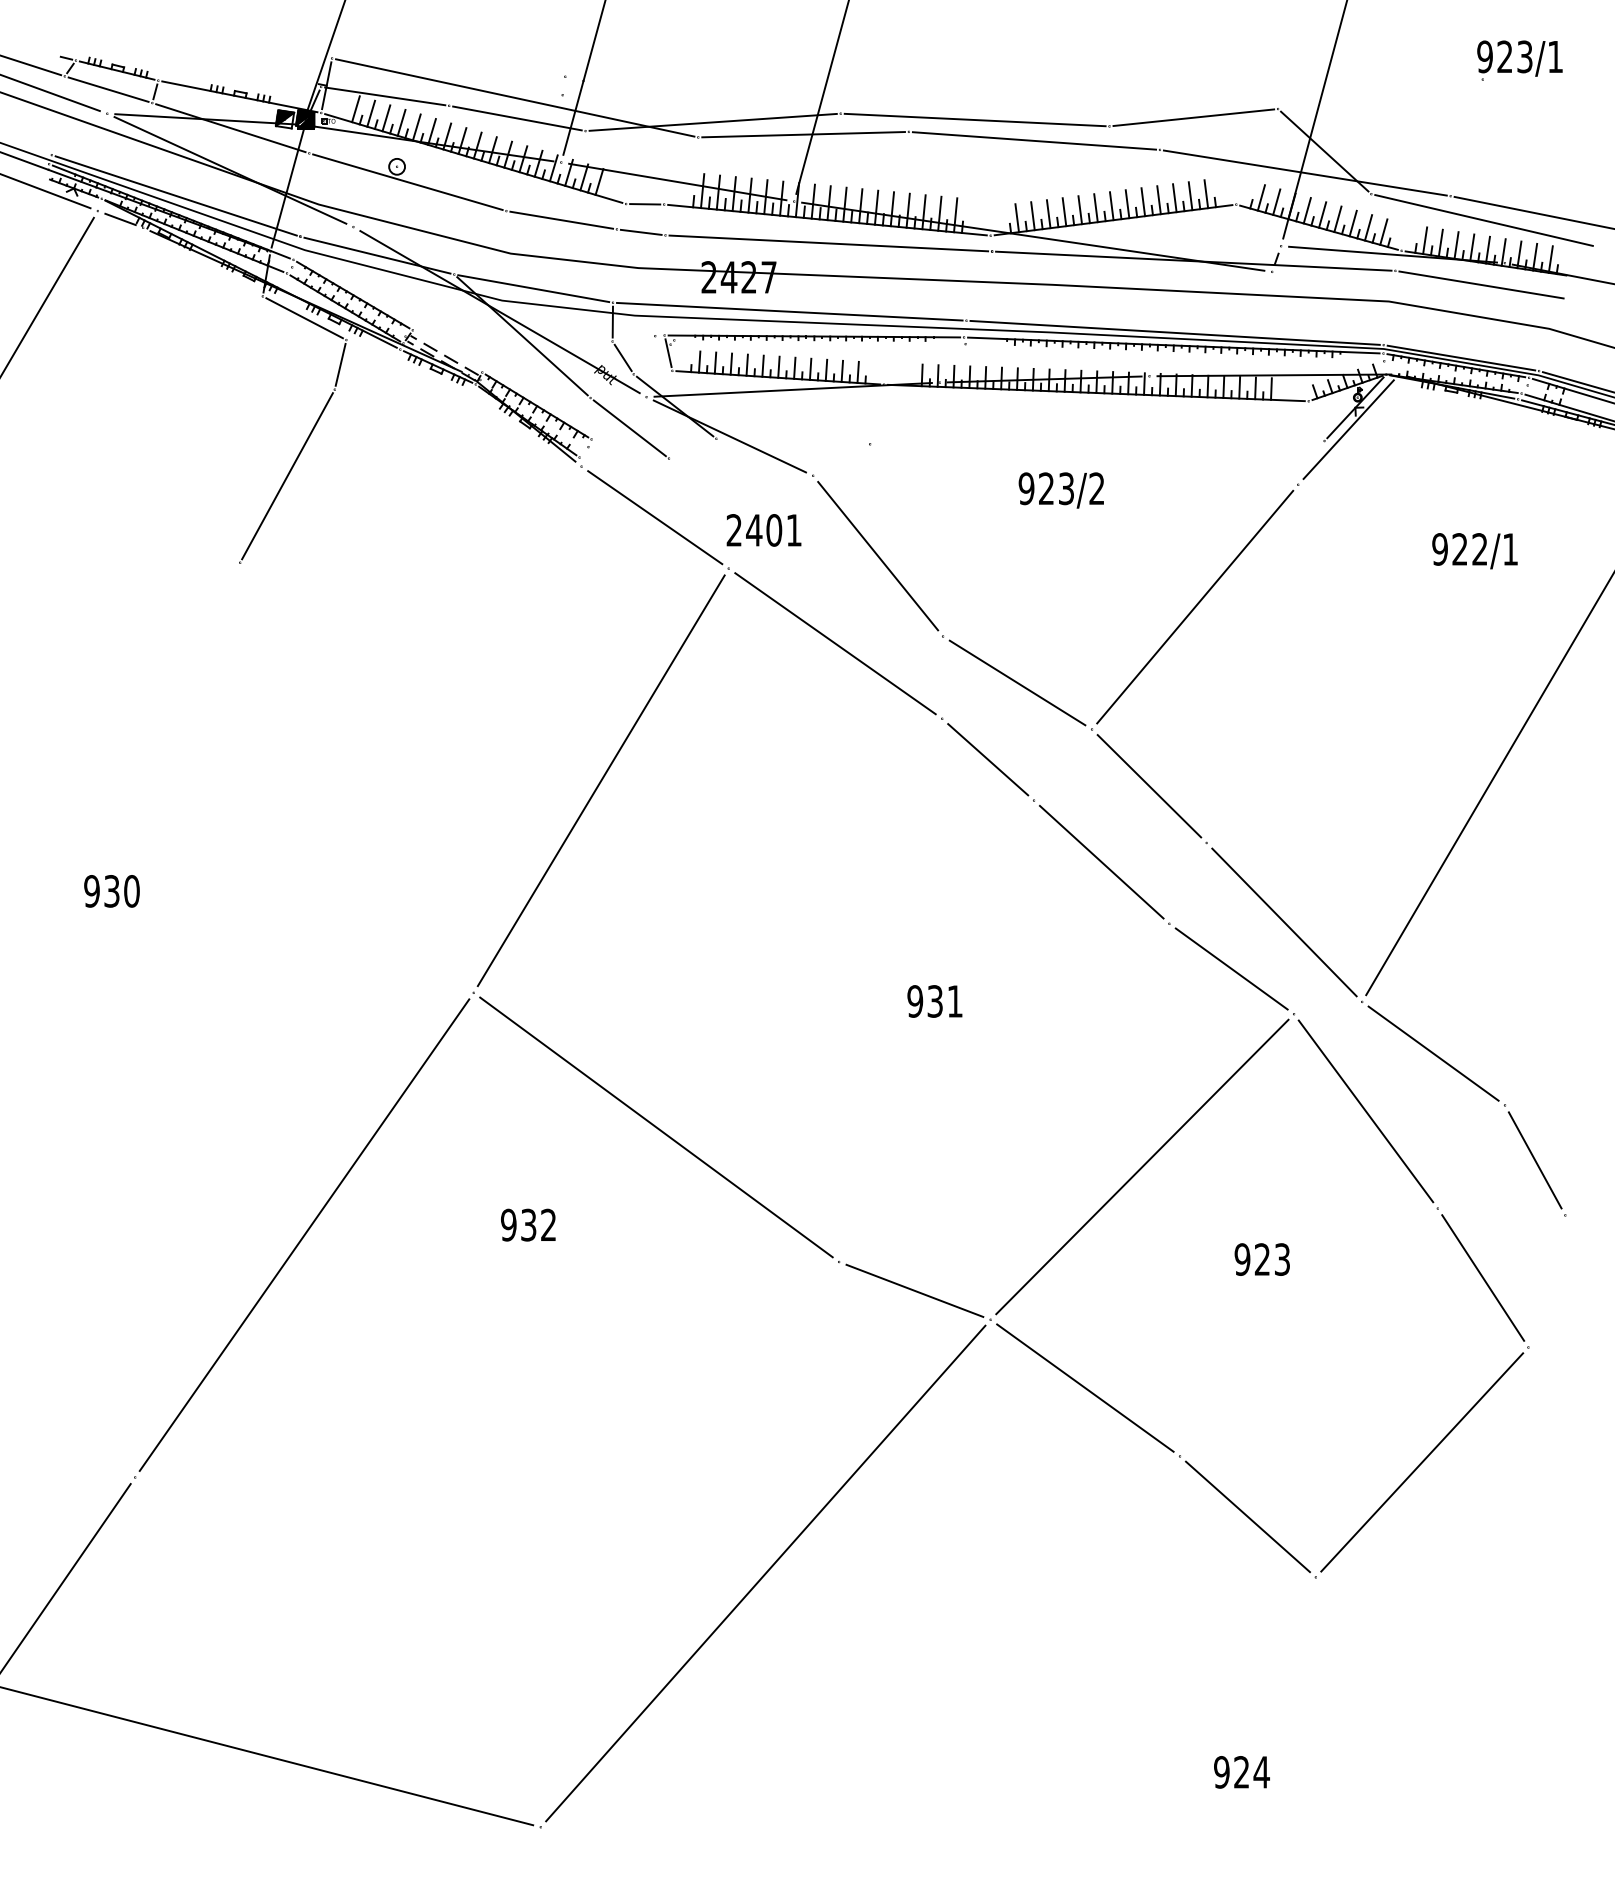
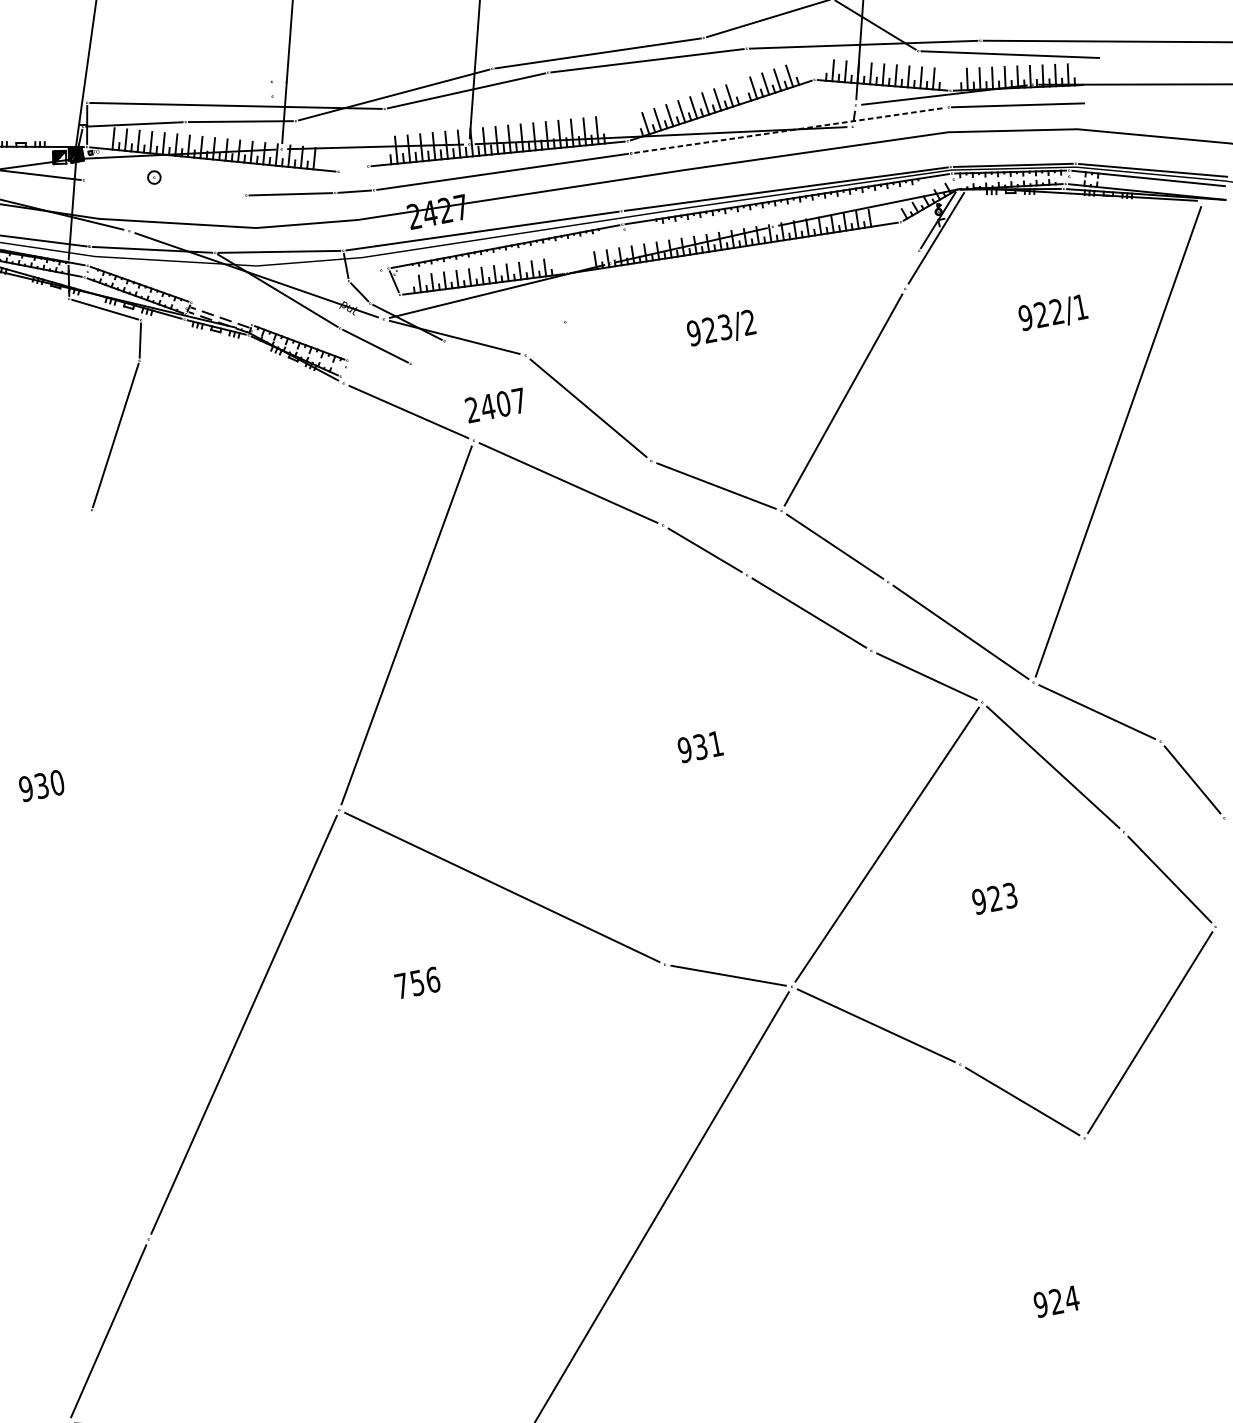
line: (407, 181) -> (164, 187), removed
line: (1143, 202) -> (741, 92), removed
line: (645, 204) -> (353, 169), removed
line: (1193, 261) -> (789, 130), solid -> dashed
text: (793, 530) -> (518, 401), 2401 -> 2407
text: (528, 1224) -> (417, 982), 932 -> 756

